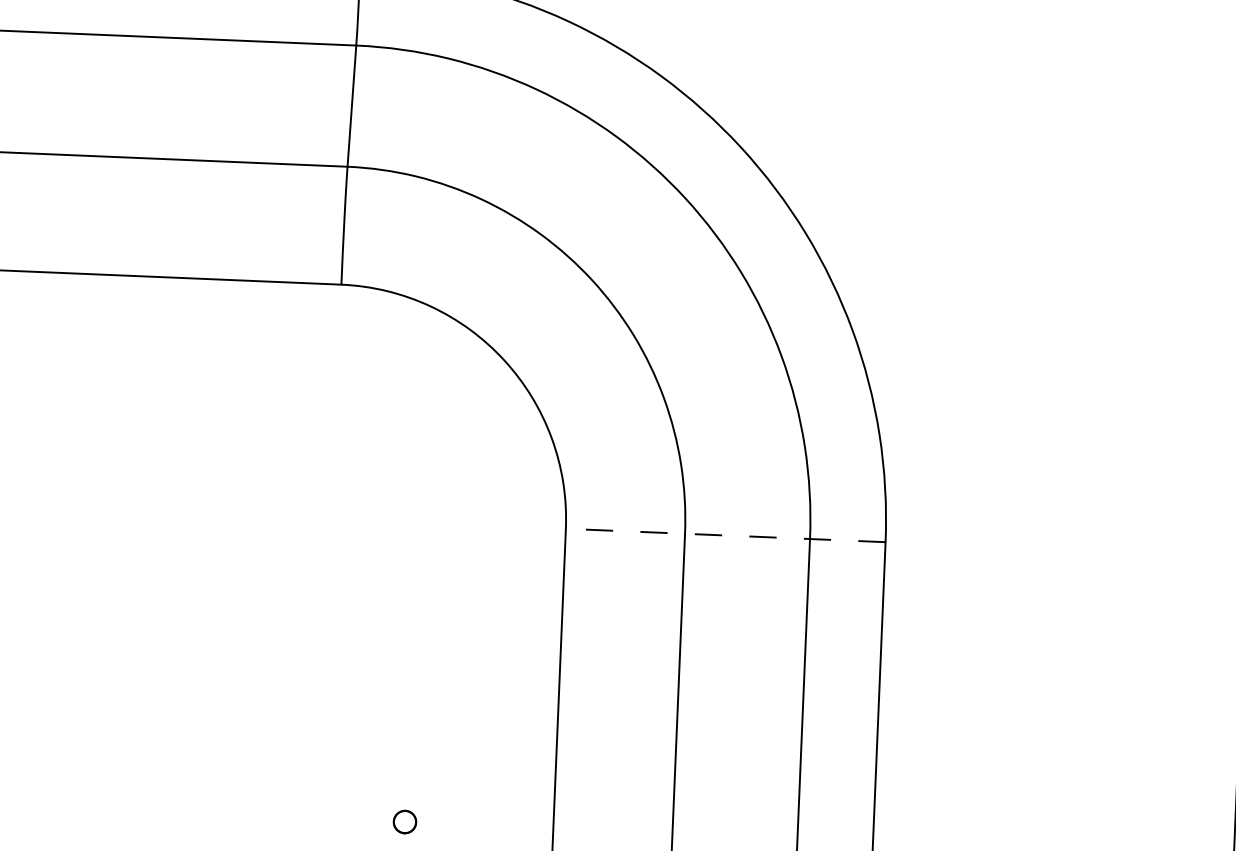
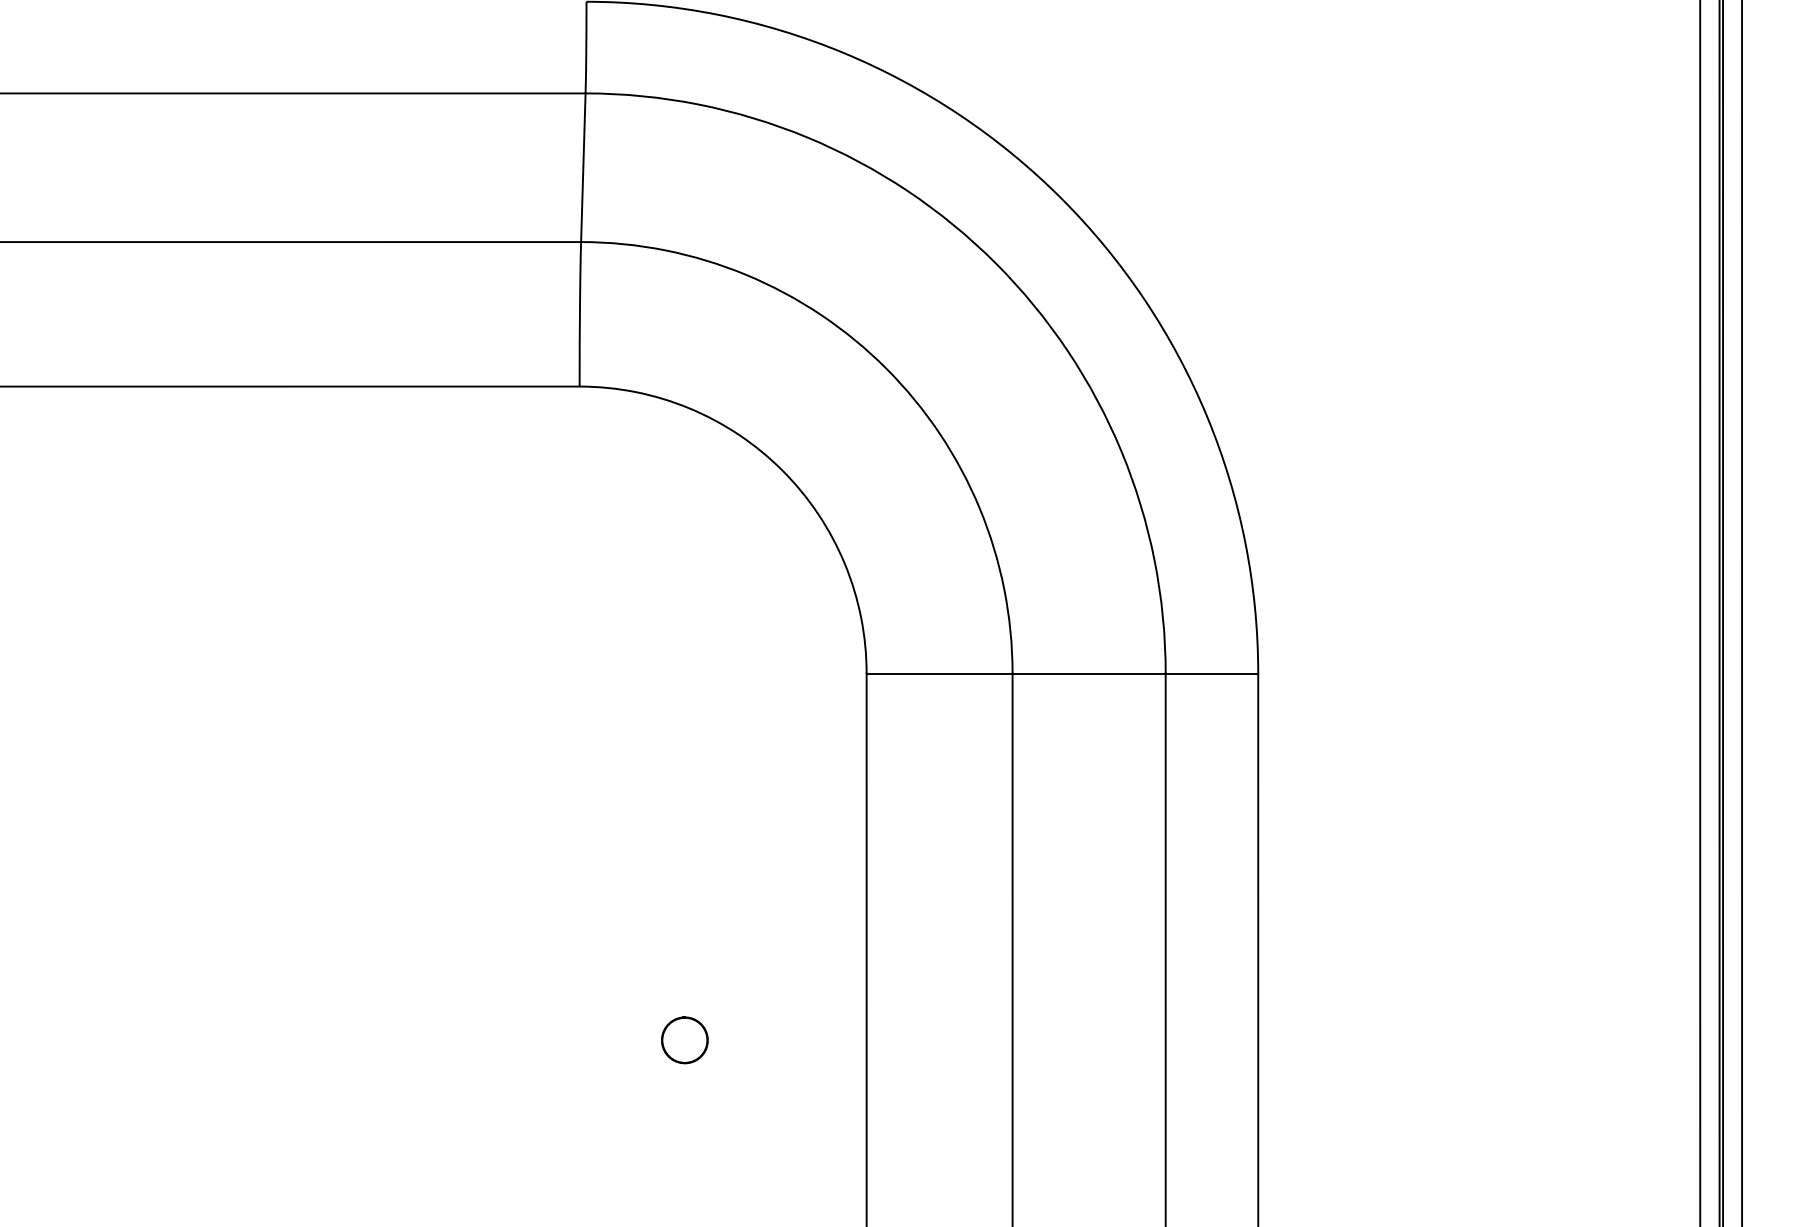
line: (725, 535) -> (1062, 673), dashed -> solid
part: (404, 822) -> (684, 1040), size x1.67

